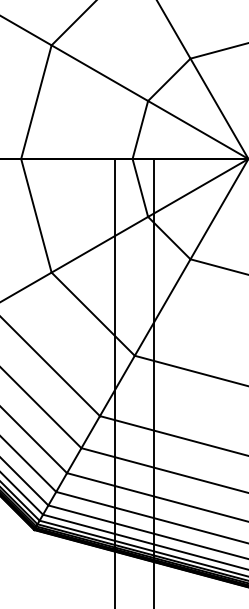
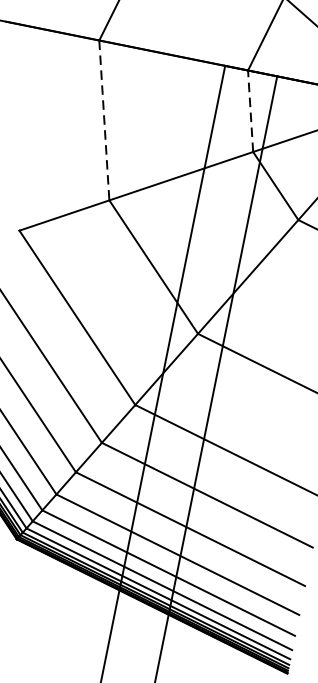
line: (140, 187) -> (250, 110), solid -> dashed
line: (36, 215) -> (104, 120), solid -> dashed

